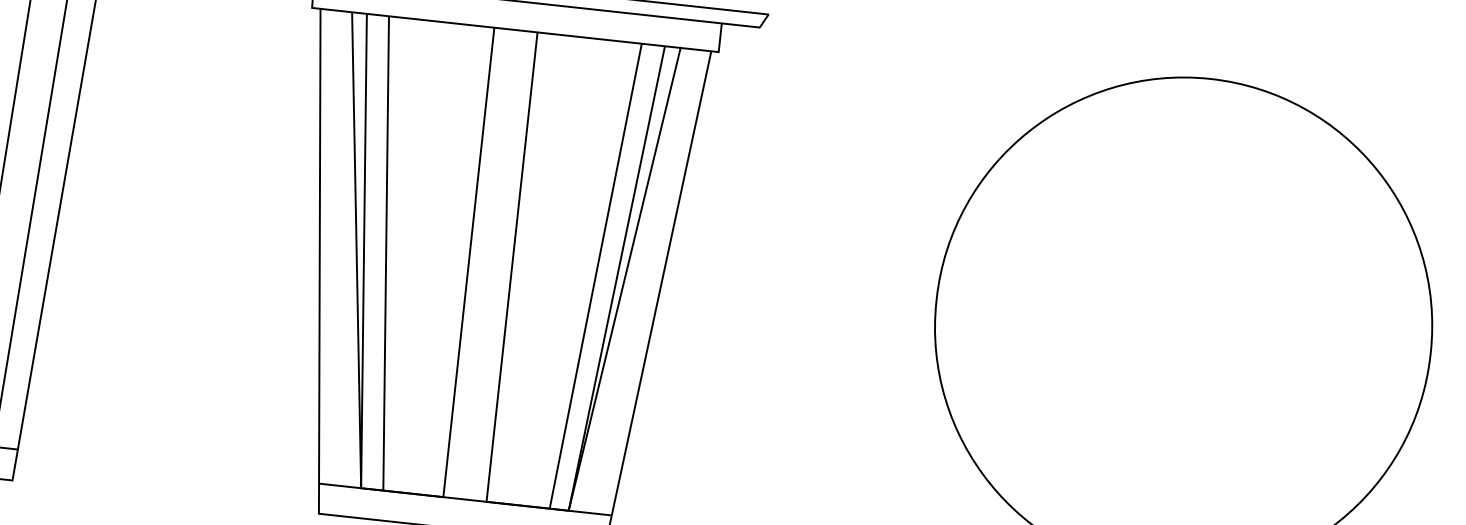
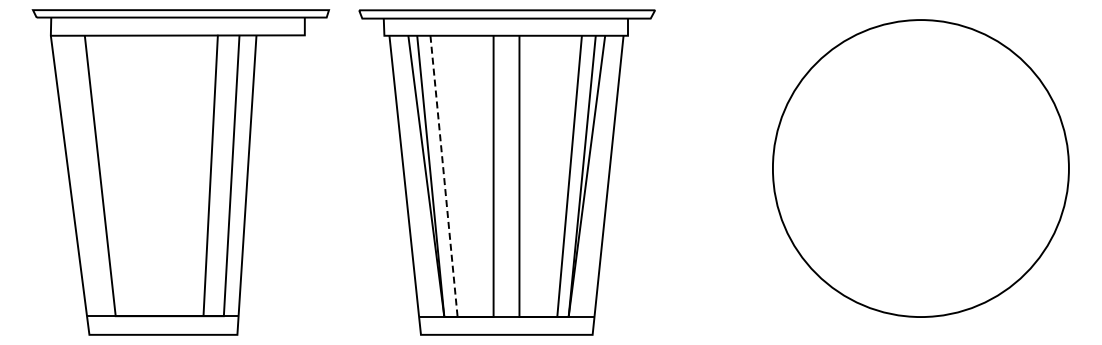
line: (386, 253) -> (444, 176), solid -> dashed

